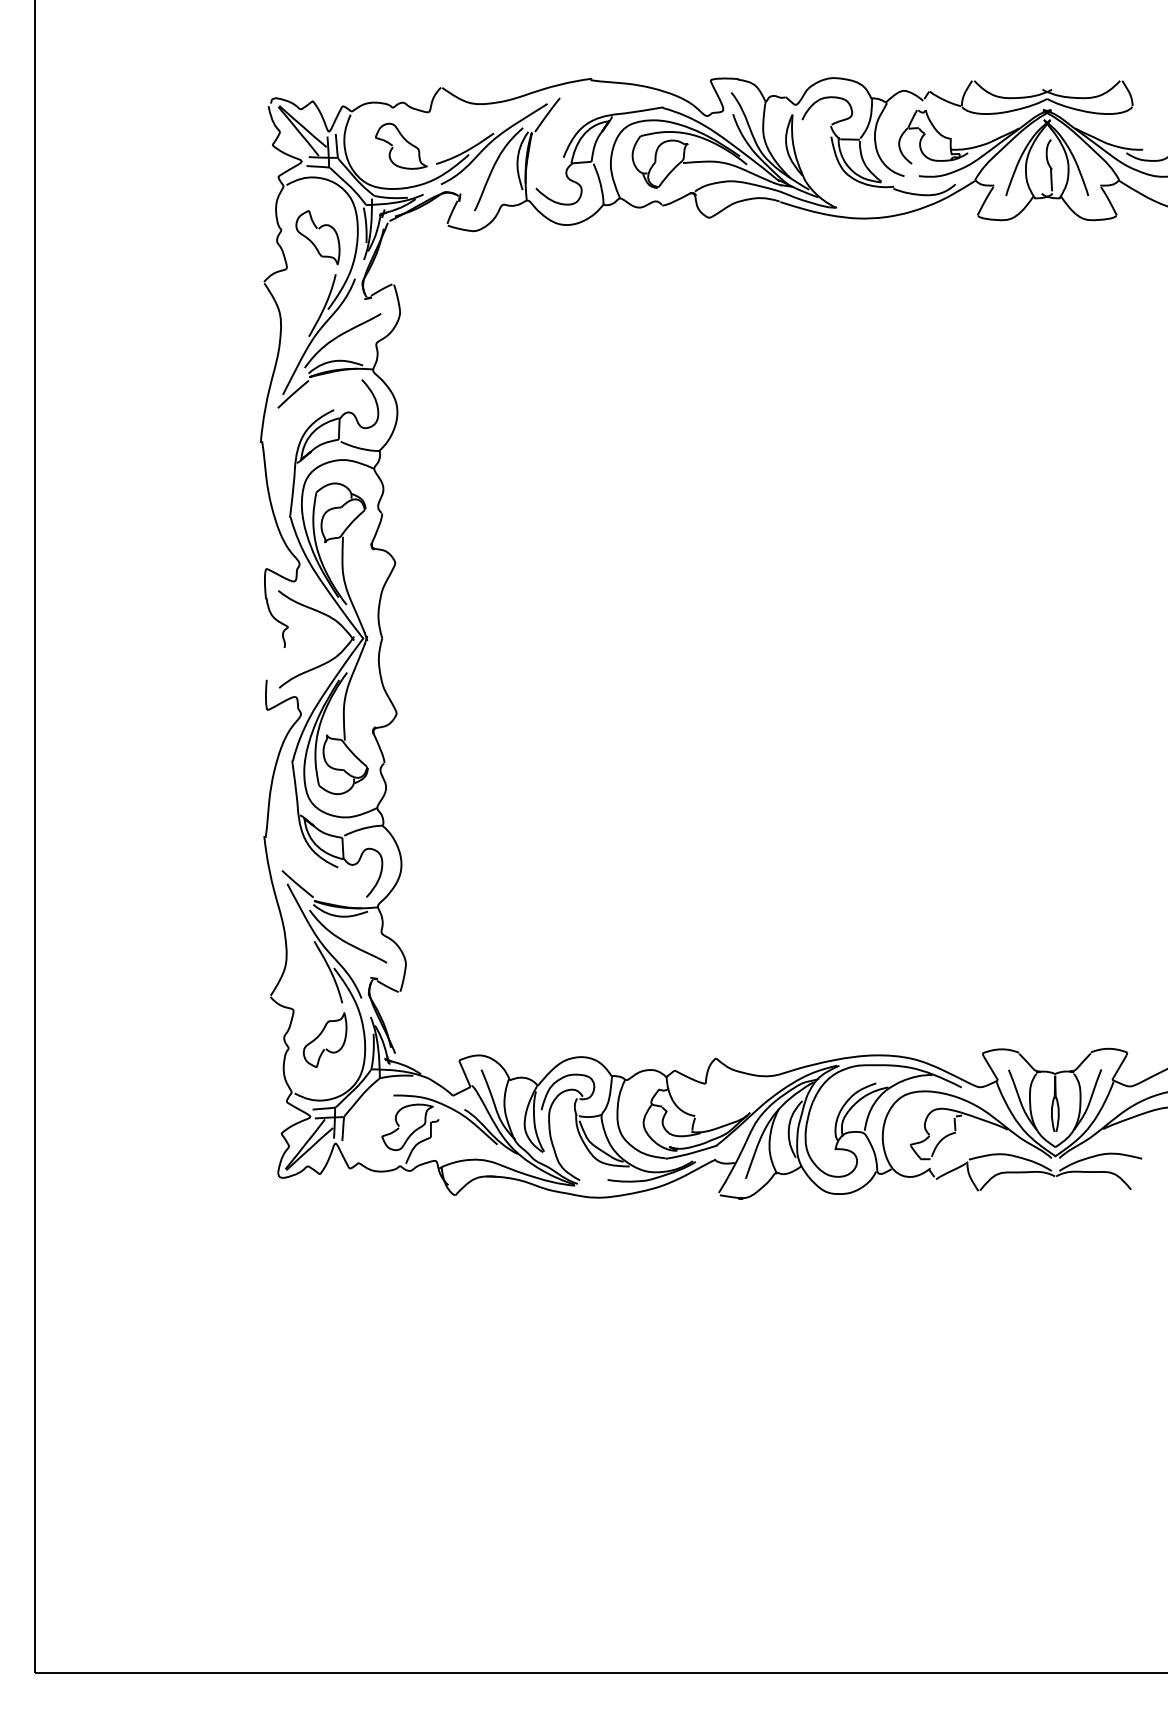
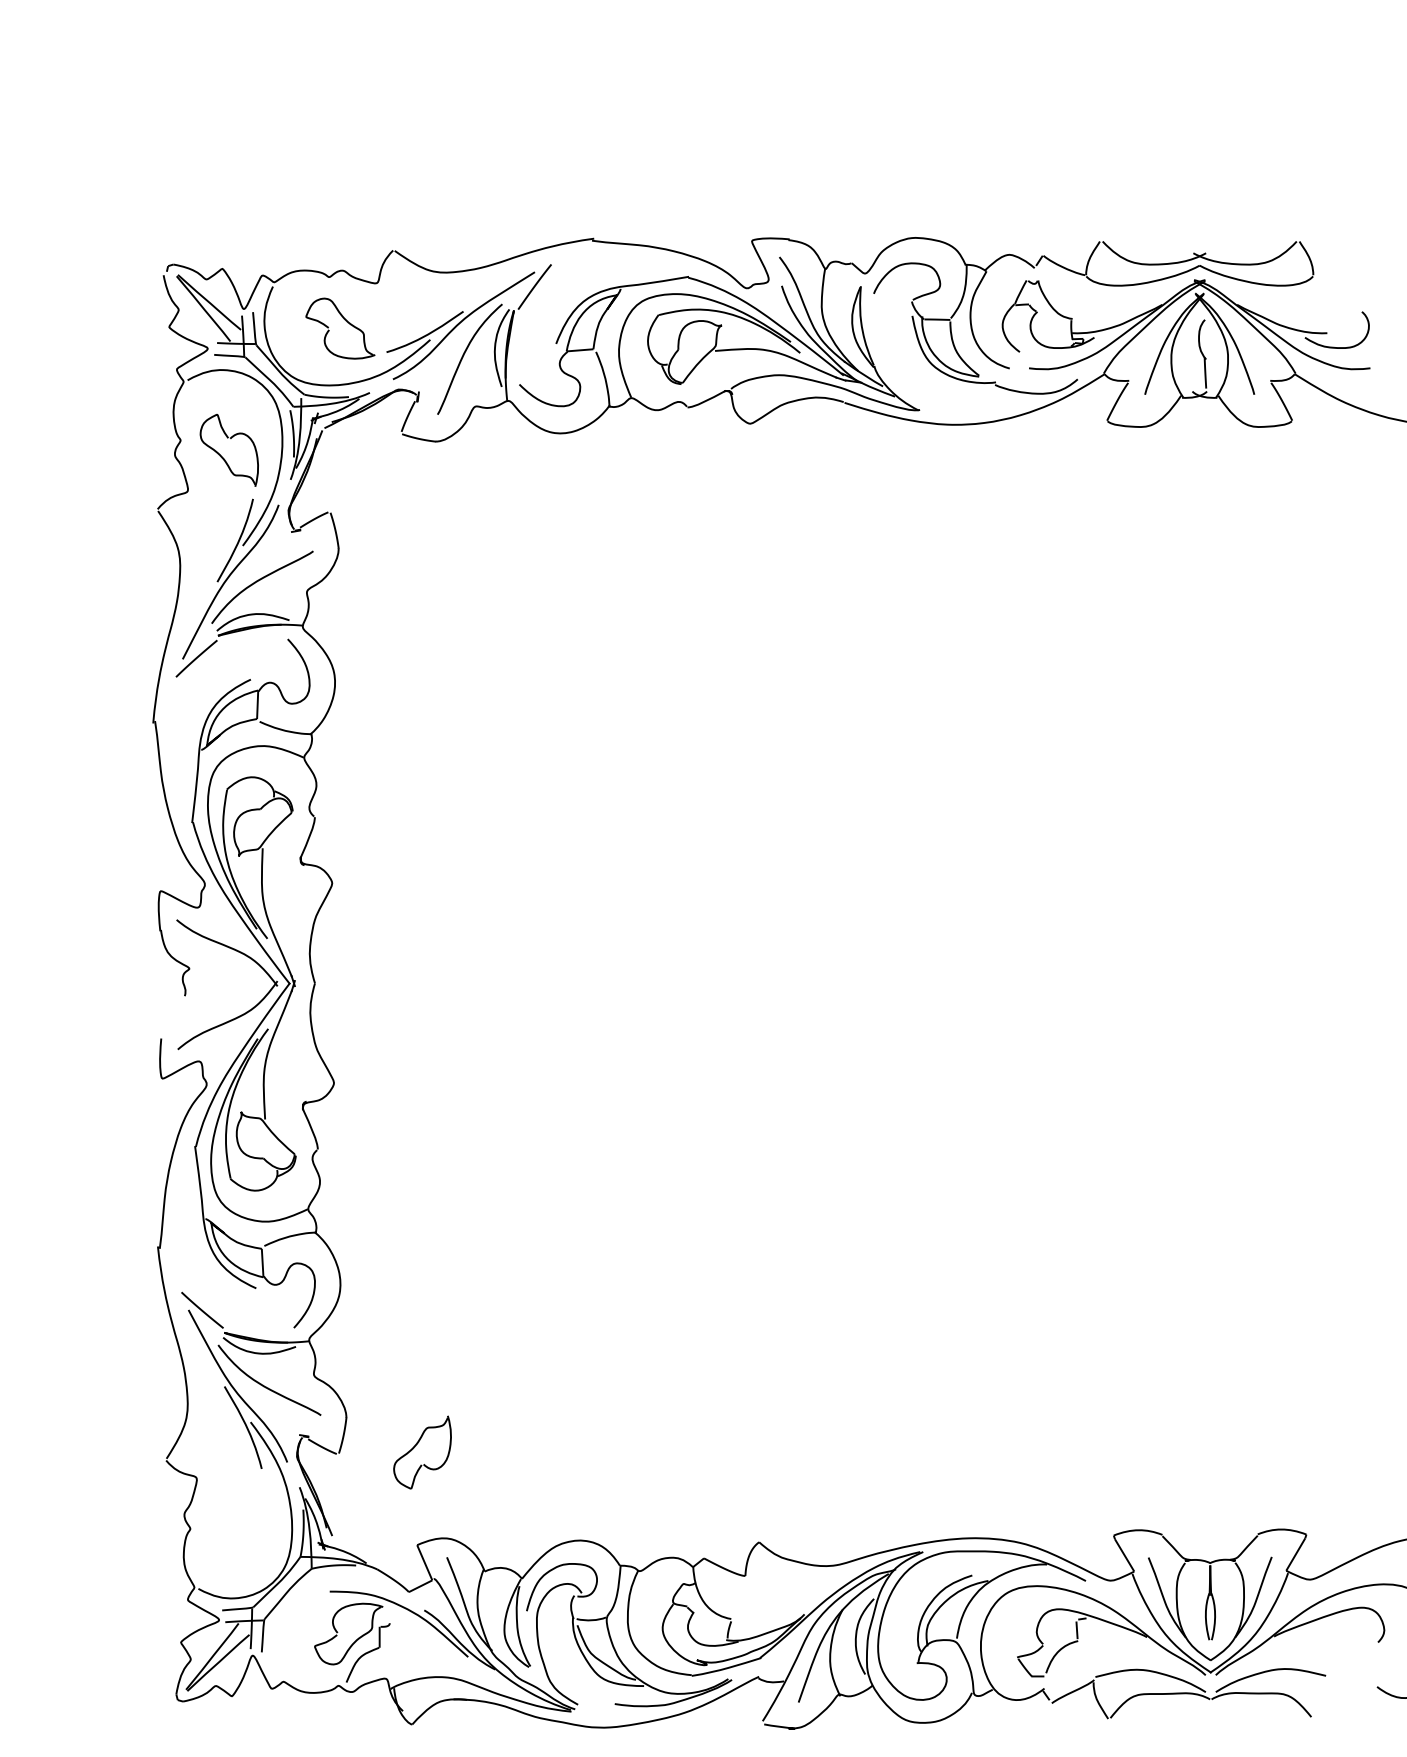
part: (324, 1039) -> (421, 1451), moved

